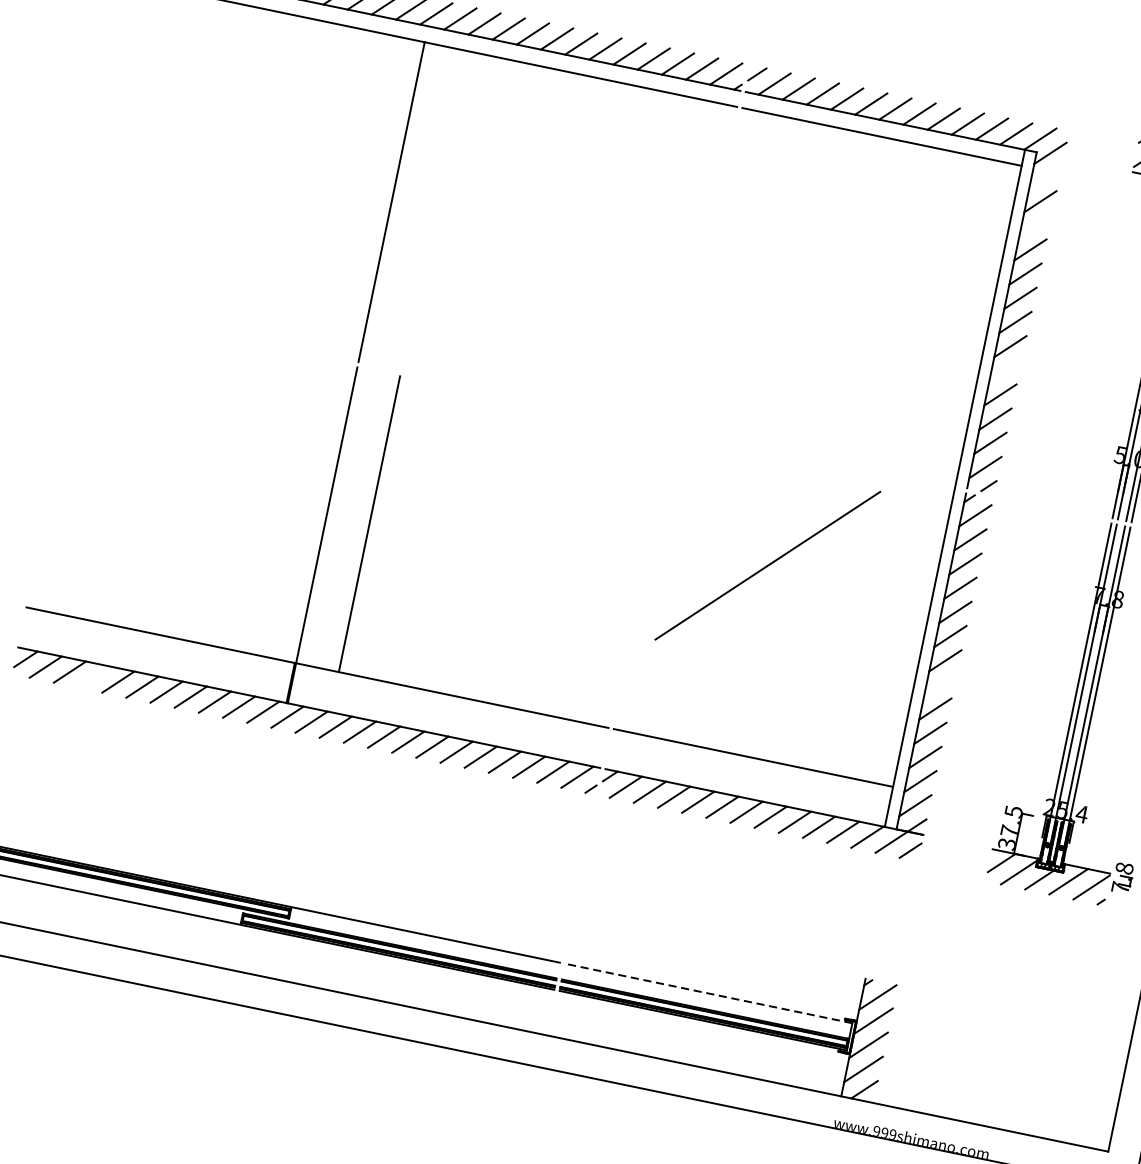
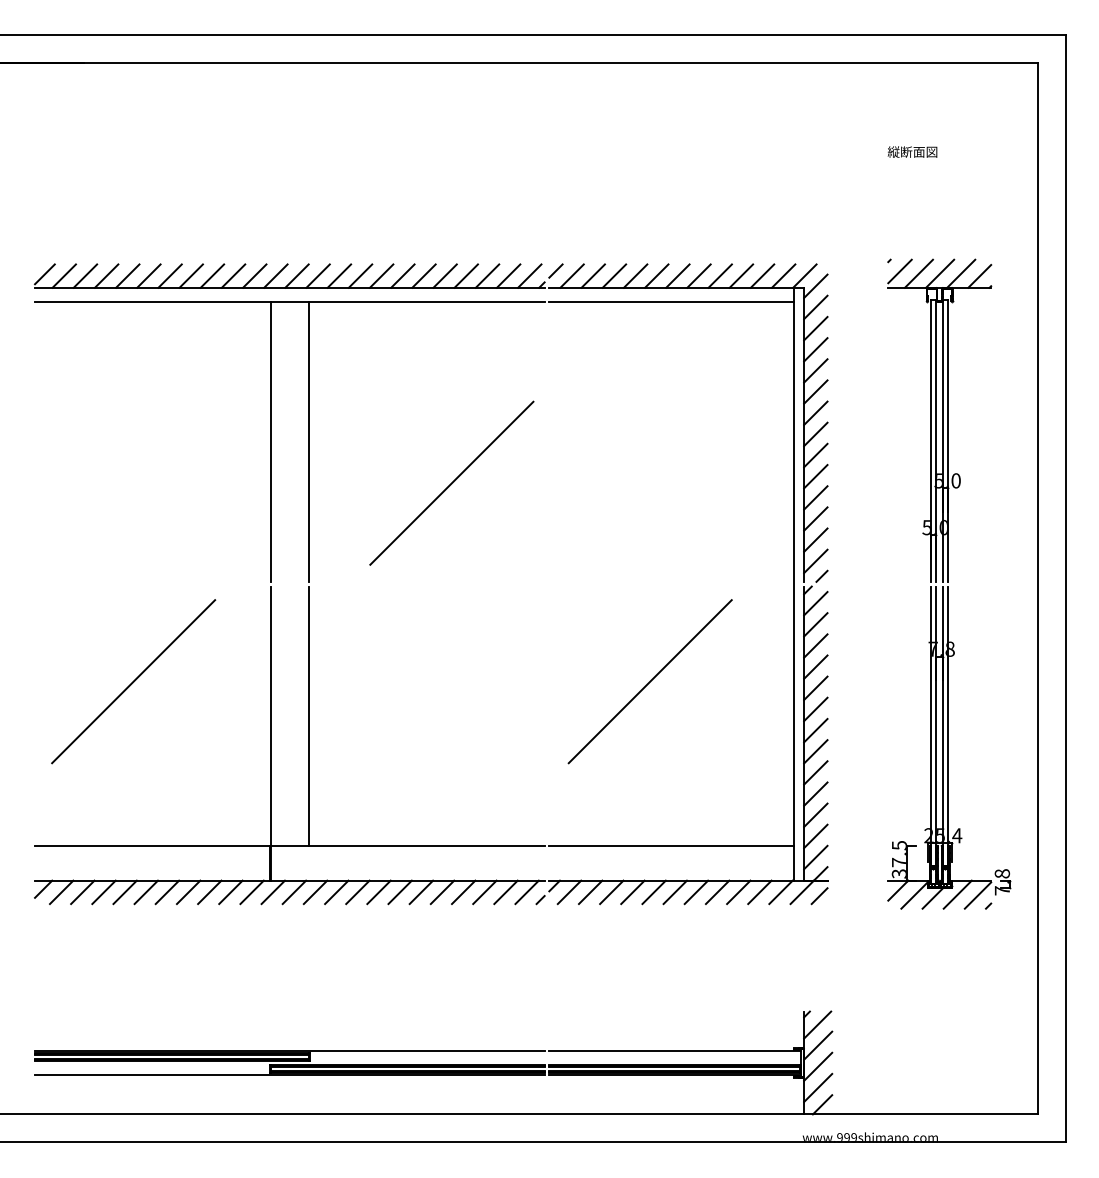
line: (1045, 177) -> (815, 307), added
line: (434, 210) -> (308, 441), added
line: (1035, 225) -> (815, 349), added
line: (588, 291) -> (451, 482), added
line: (1005, 370) -> (815, 476), added
line: (177, 443) -> (133, 681), added
line: (93, 677) -> (103, 892), added
line: (940, 684) -> (815, 751), added
line: (709, 994) -> (675, 1051), dashed -> solid

